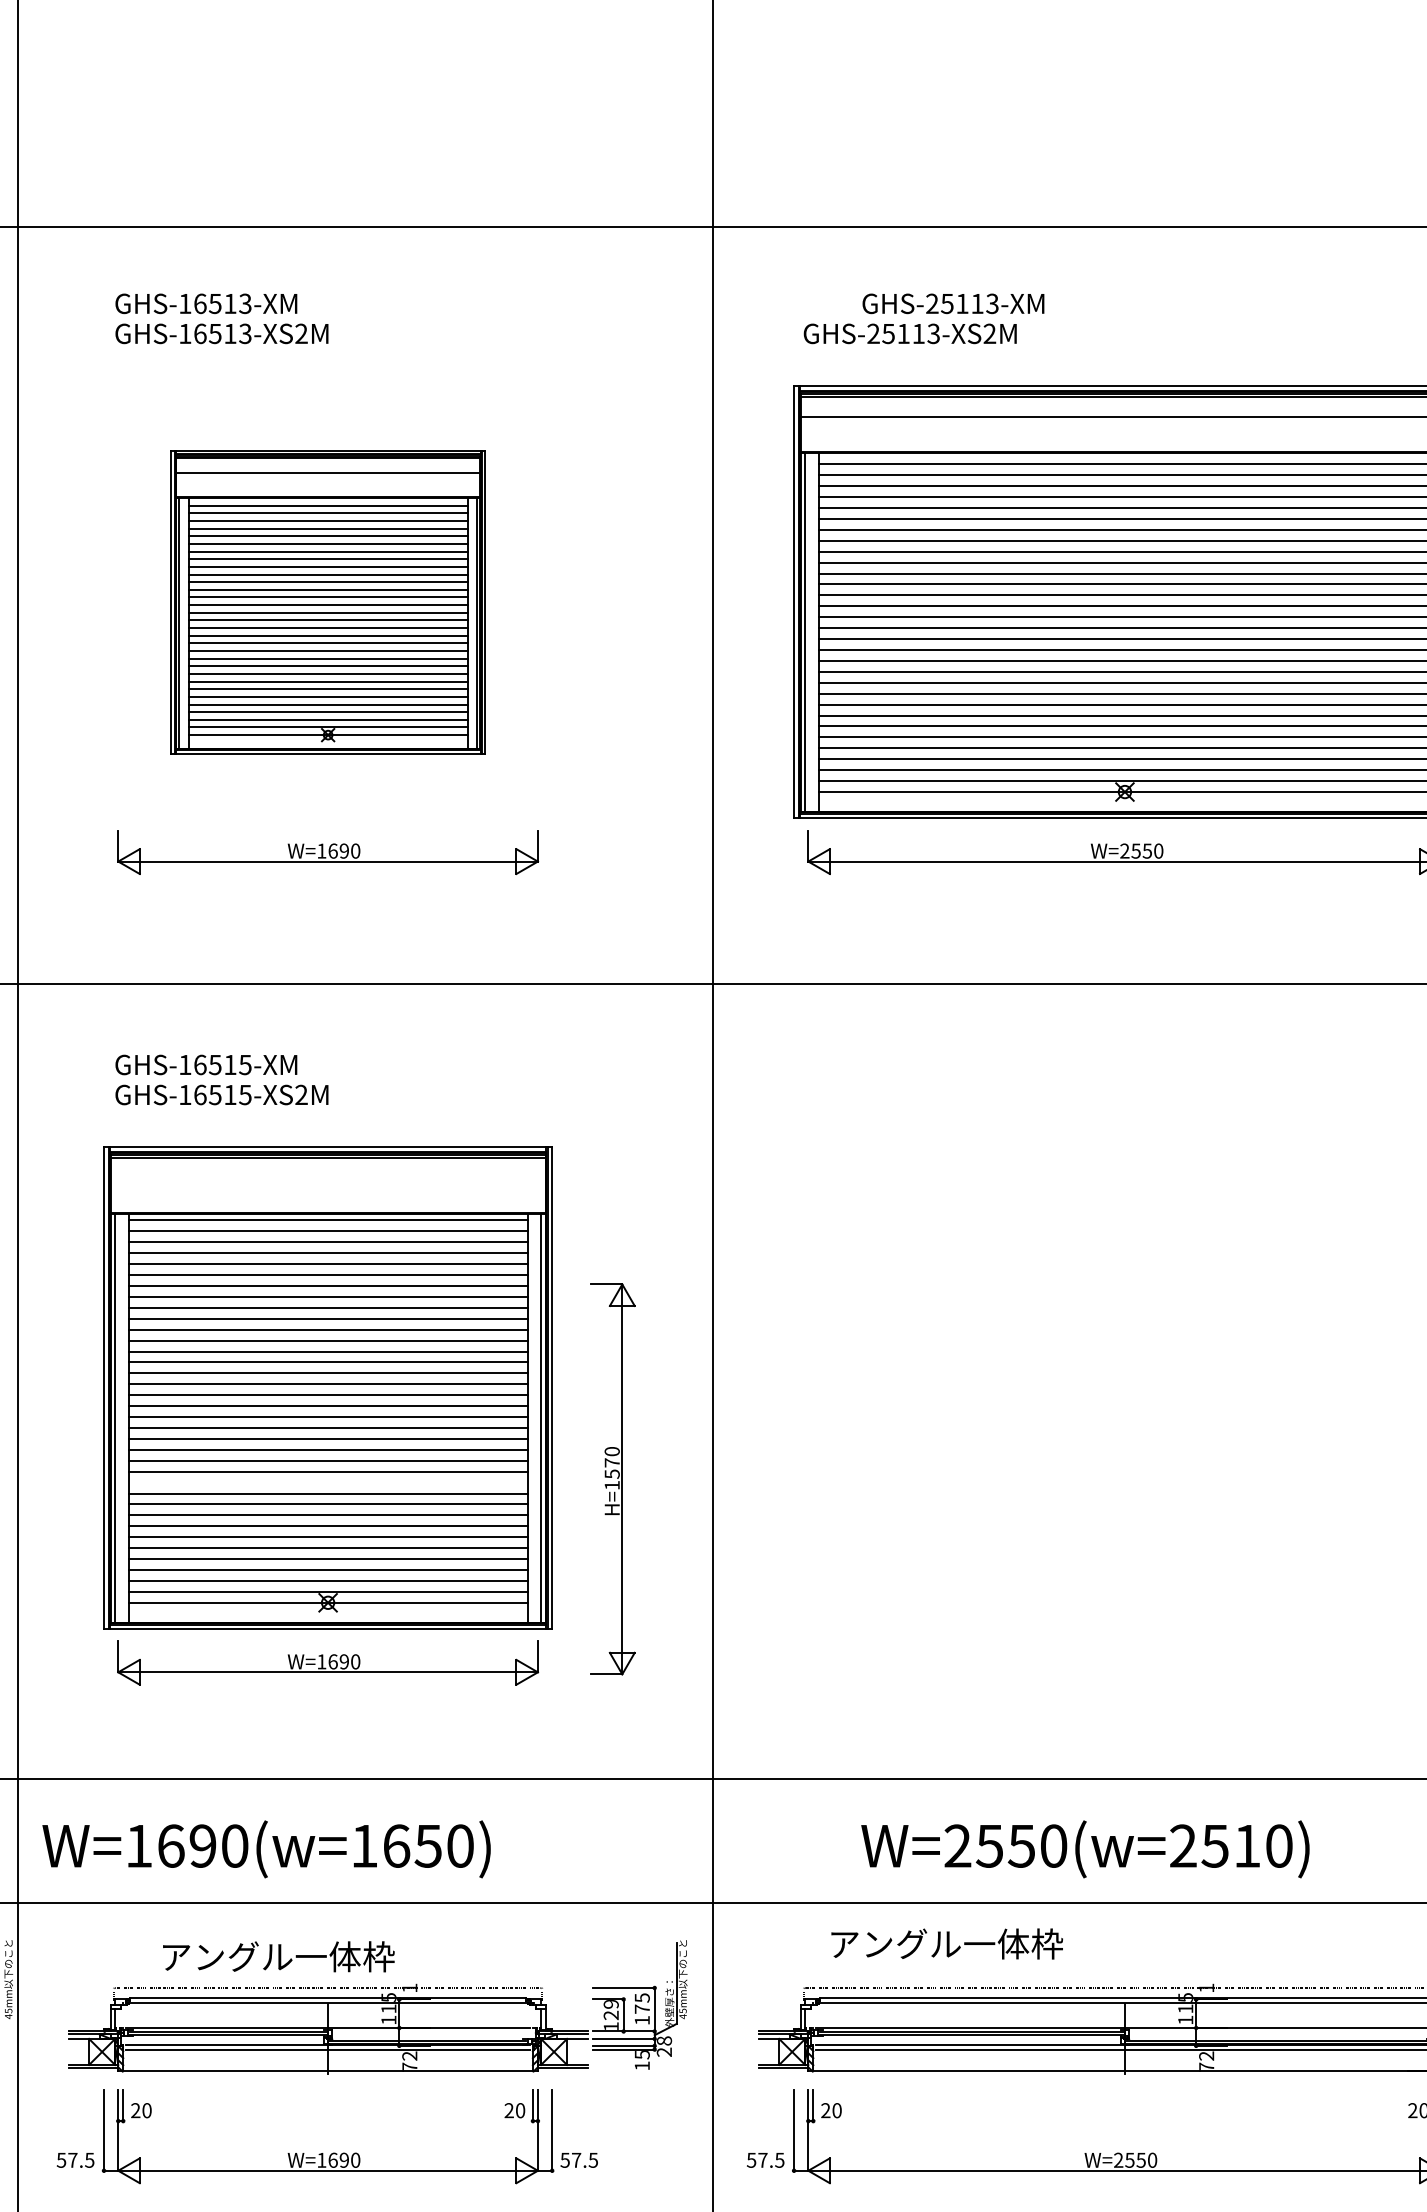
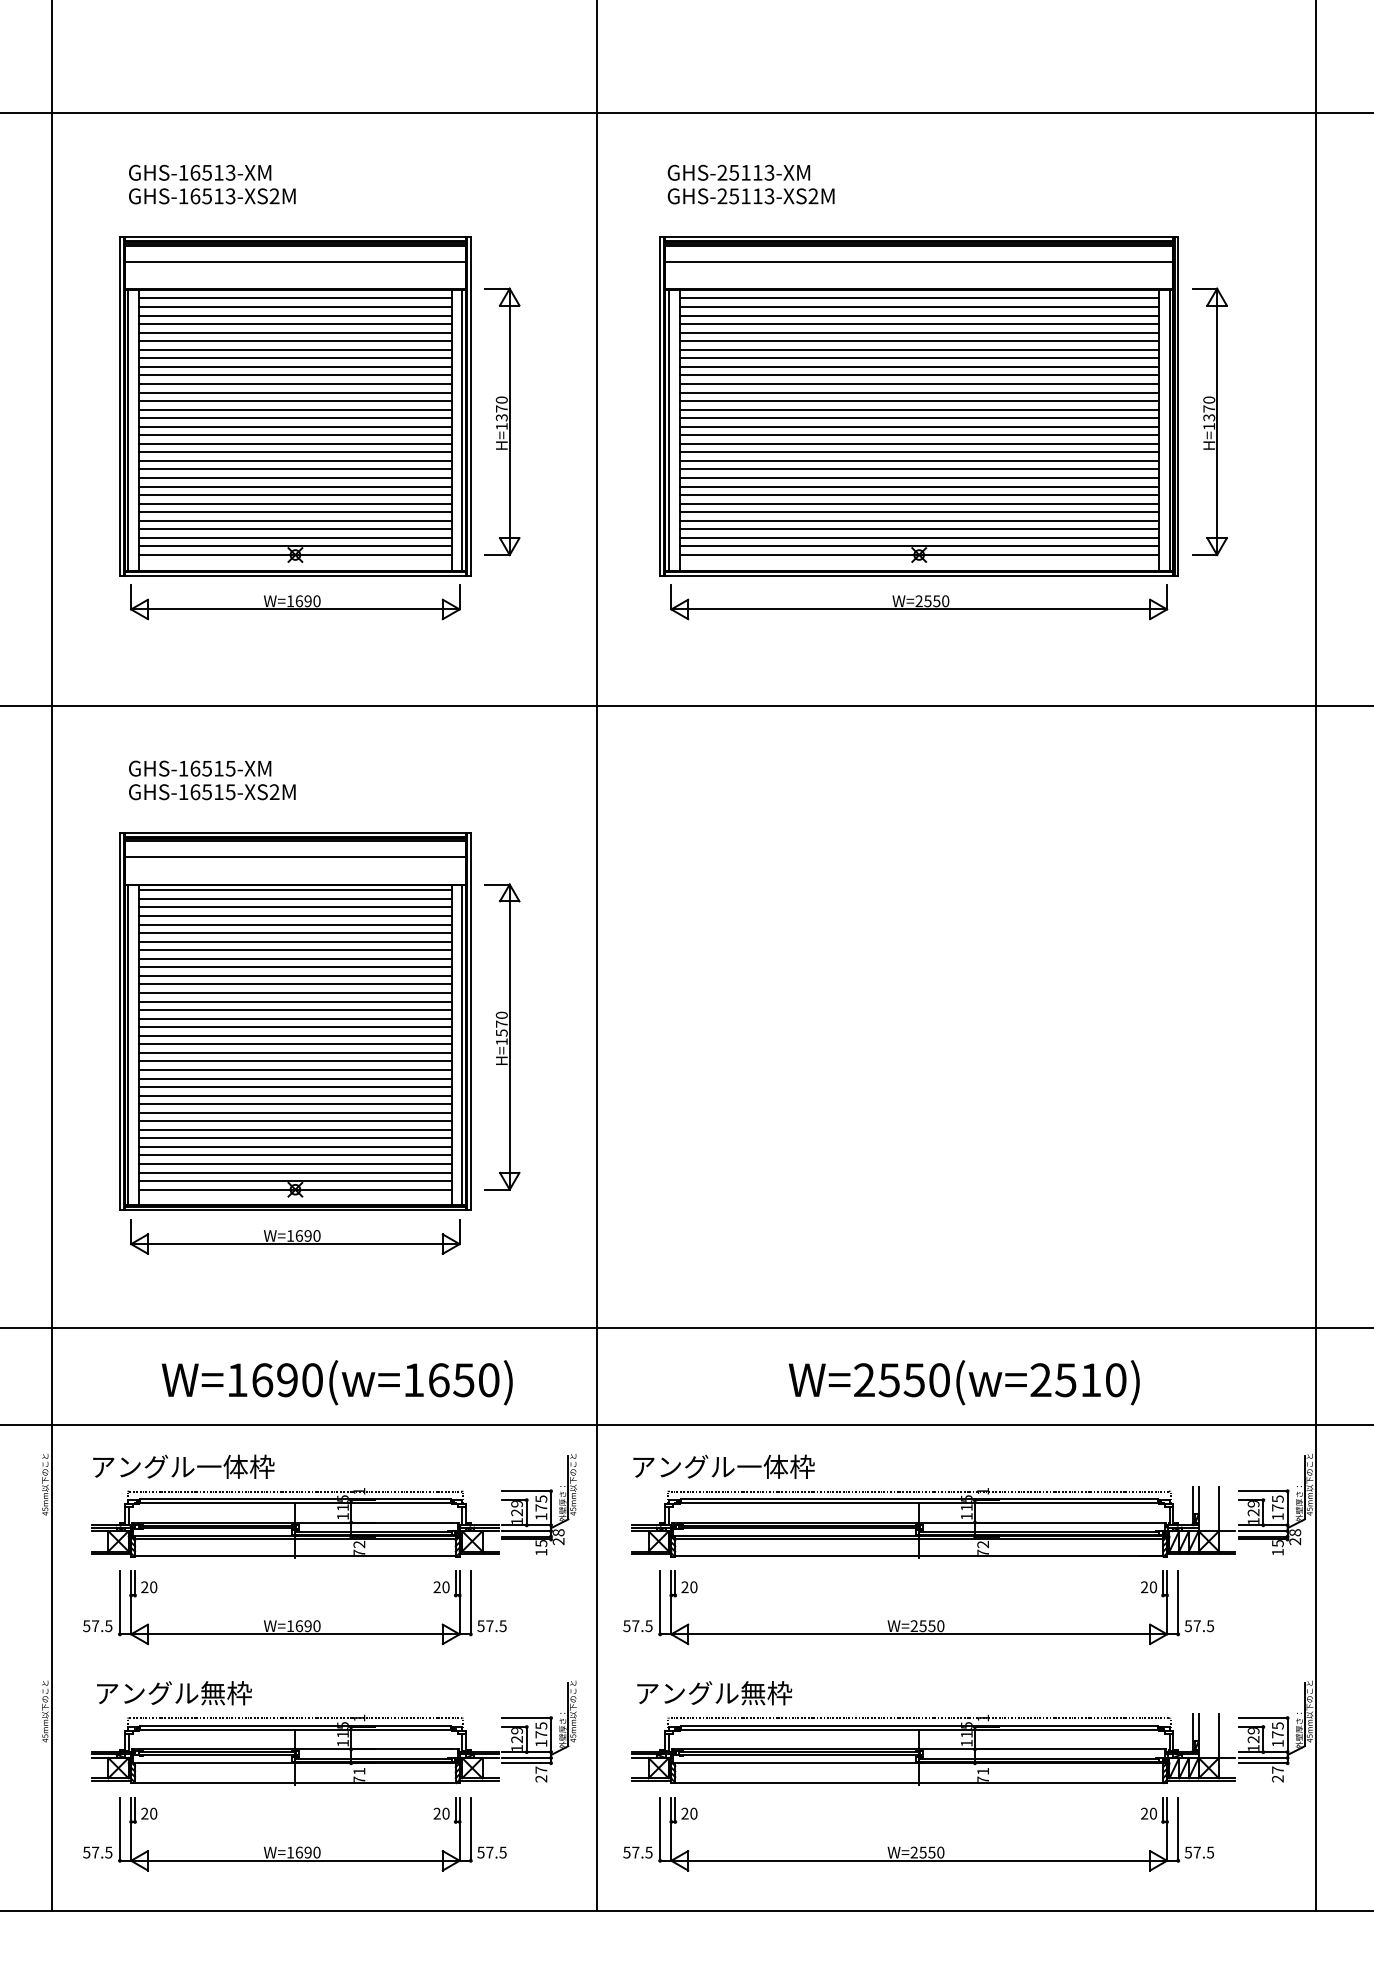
text: (952, 303) -> (738, 172), moved
part: (328, 602) -> (295, 406), size x1.43
part: (592, 621) -> (502, 421), added
line: (328, 1178) -> (295, 857), added
part: (613, 1478) -> (502, 1036), moved
line: (328, 1482) -> (295, 1095), added
text: (265, 1849) -> (336, 1382), moved
text: (1084, 1849) -> (963, 1382), moved
text: (946, 1943) -> (723, 1466), moved
text: (278, 1956) -> (183, 1466), moved

